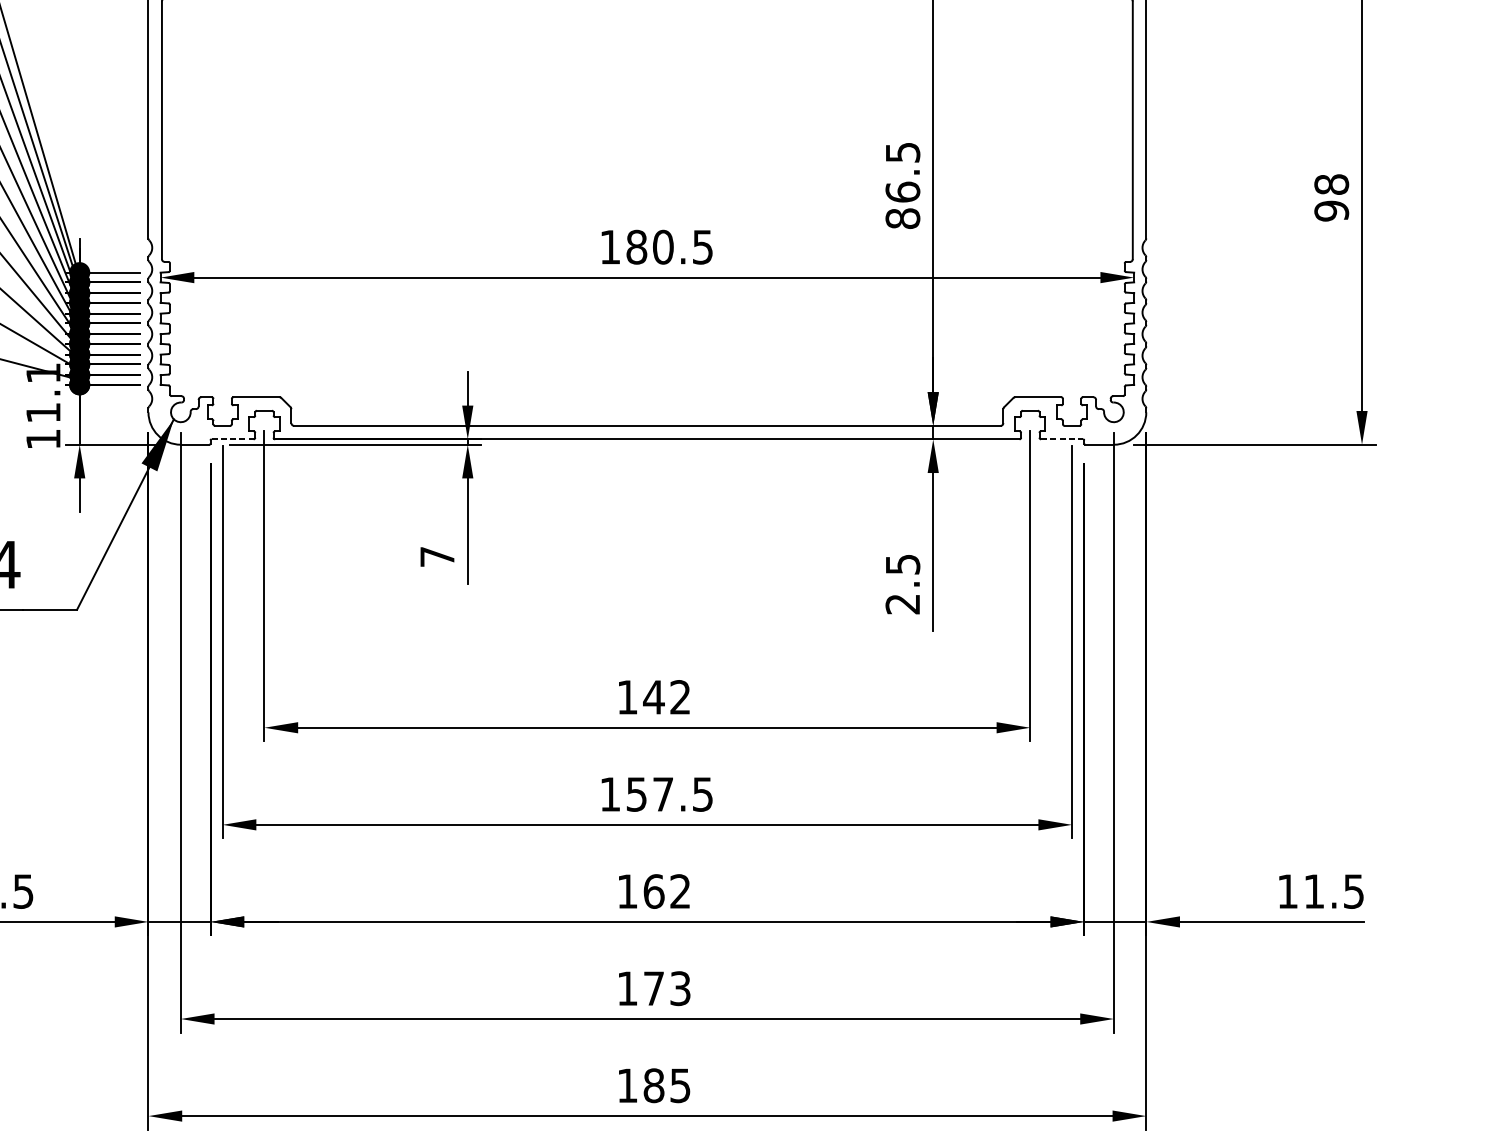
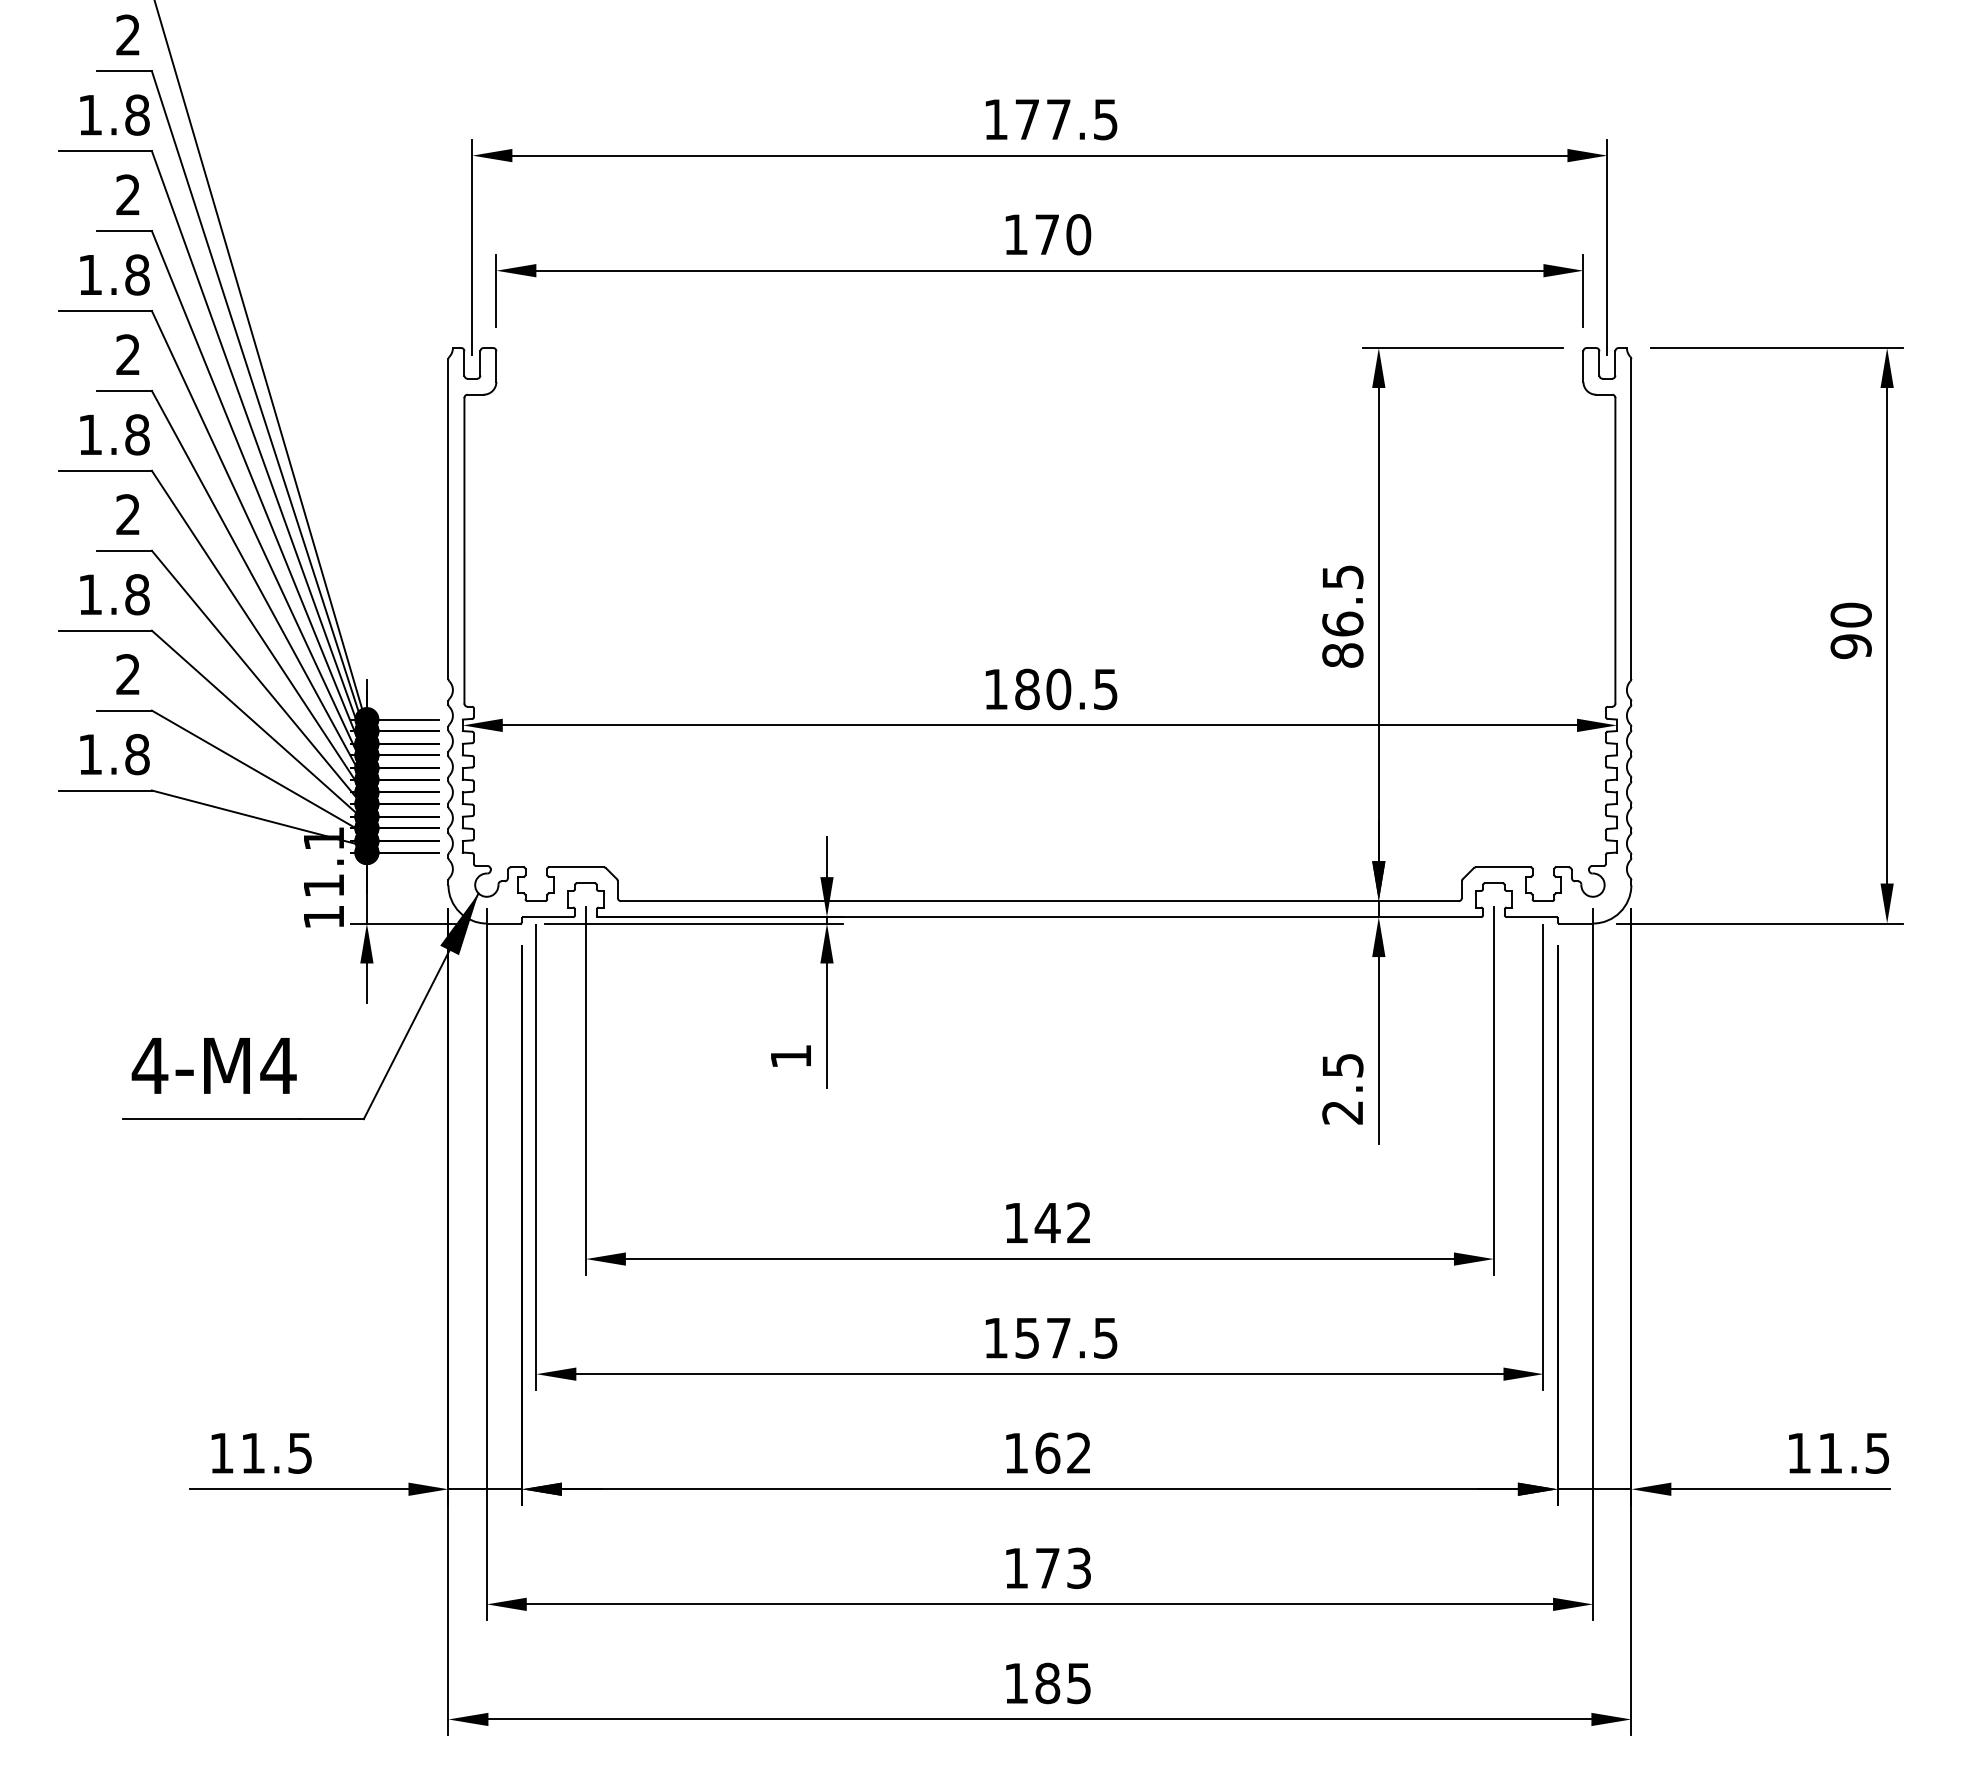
text: (1331, 184) -> (1850, 614), 98 -> 90
line: (232, 439) -> (548, 917), dashed -> solid
line: (1062, 439) -> (1531, 917), dashed -> solid
text: (437, 556) -> (790, 1056), 7 -> 1

